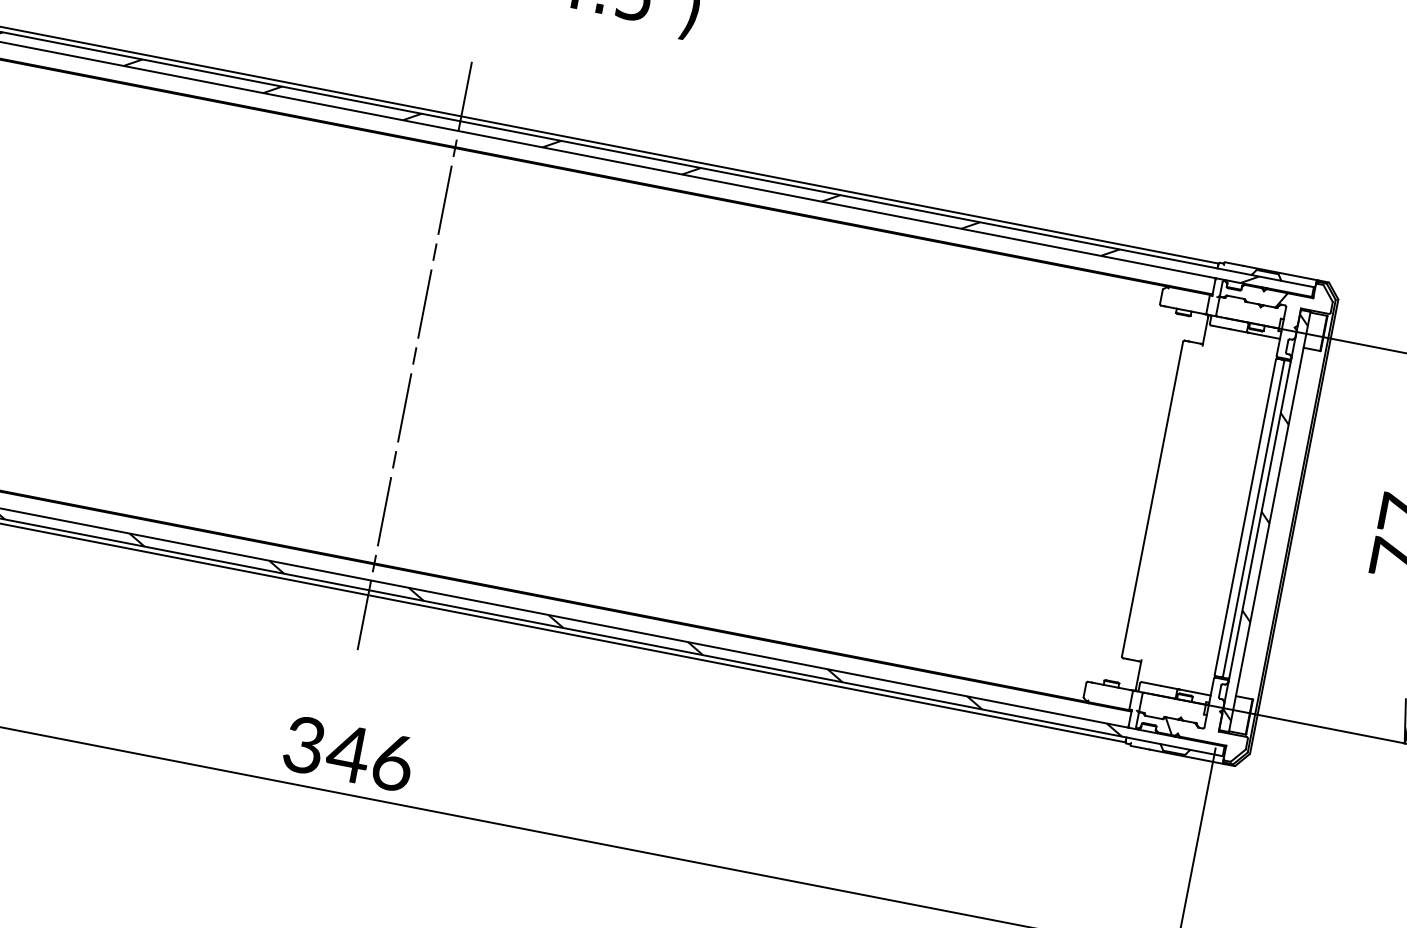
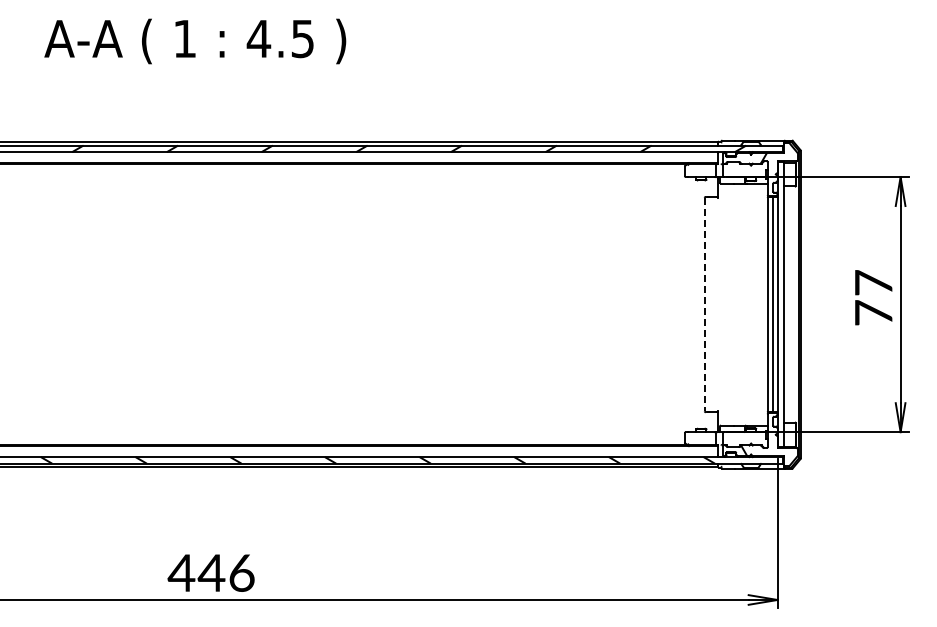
line: (414, 355) -> (204, 304), removed
line: (1152, 498) -> (704, 304), solid -> dashed
hatch: (1264, 517) -> (780, 302), removed
text: (304, 744) -> (181, 572), 346 -> 446

